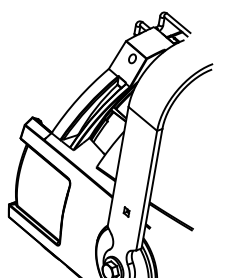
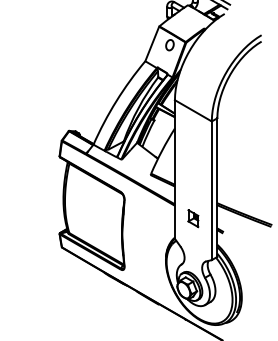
part: (126, 211) -> (193, 218), size x1.67

